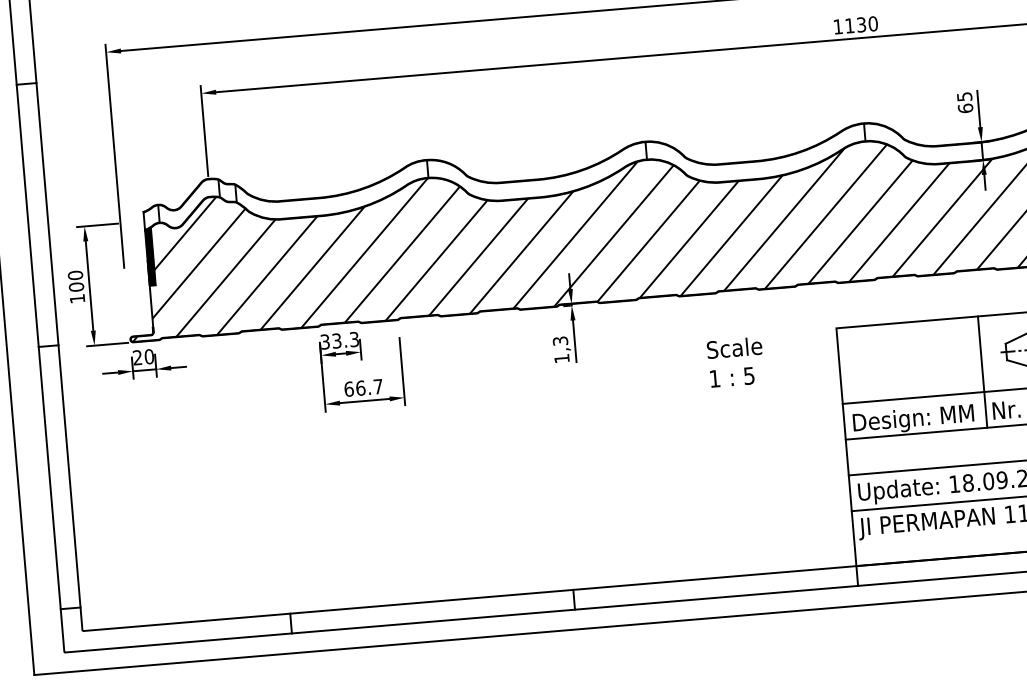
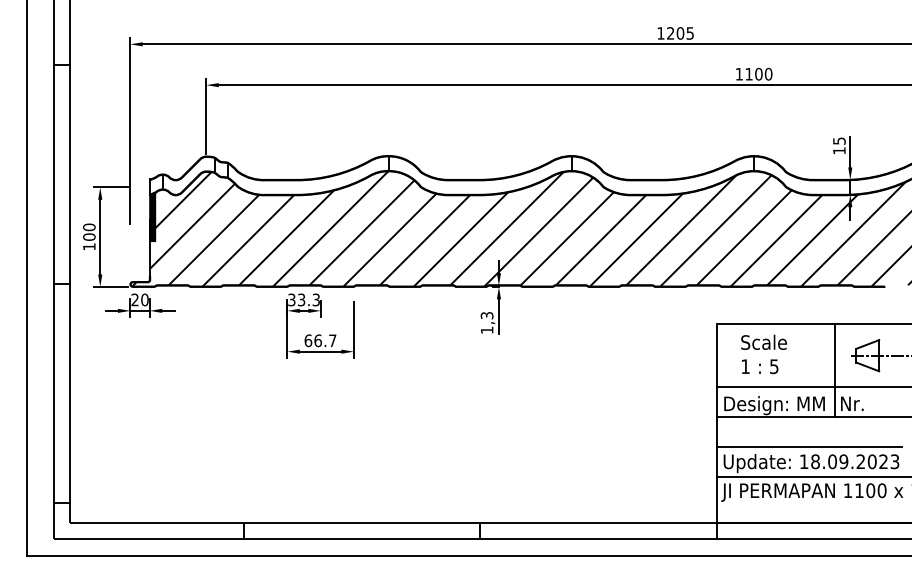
text: (861, 25) -> (758, 74), 1130 -> 1100
text: (965, 108) -> (839, 150), 65 -> 15
text: (735, 362) -> (763, 354), moved

